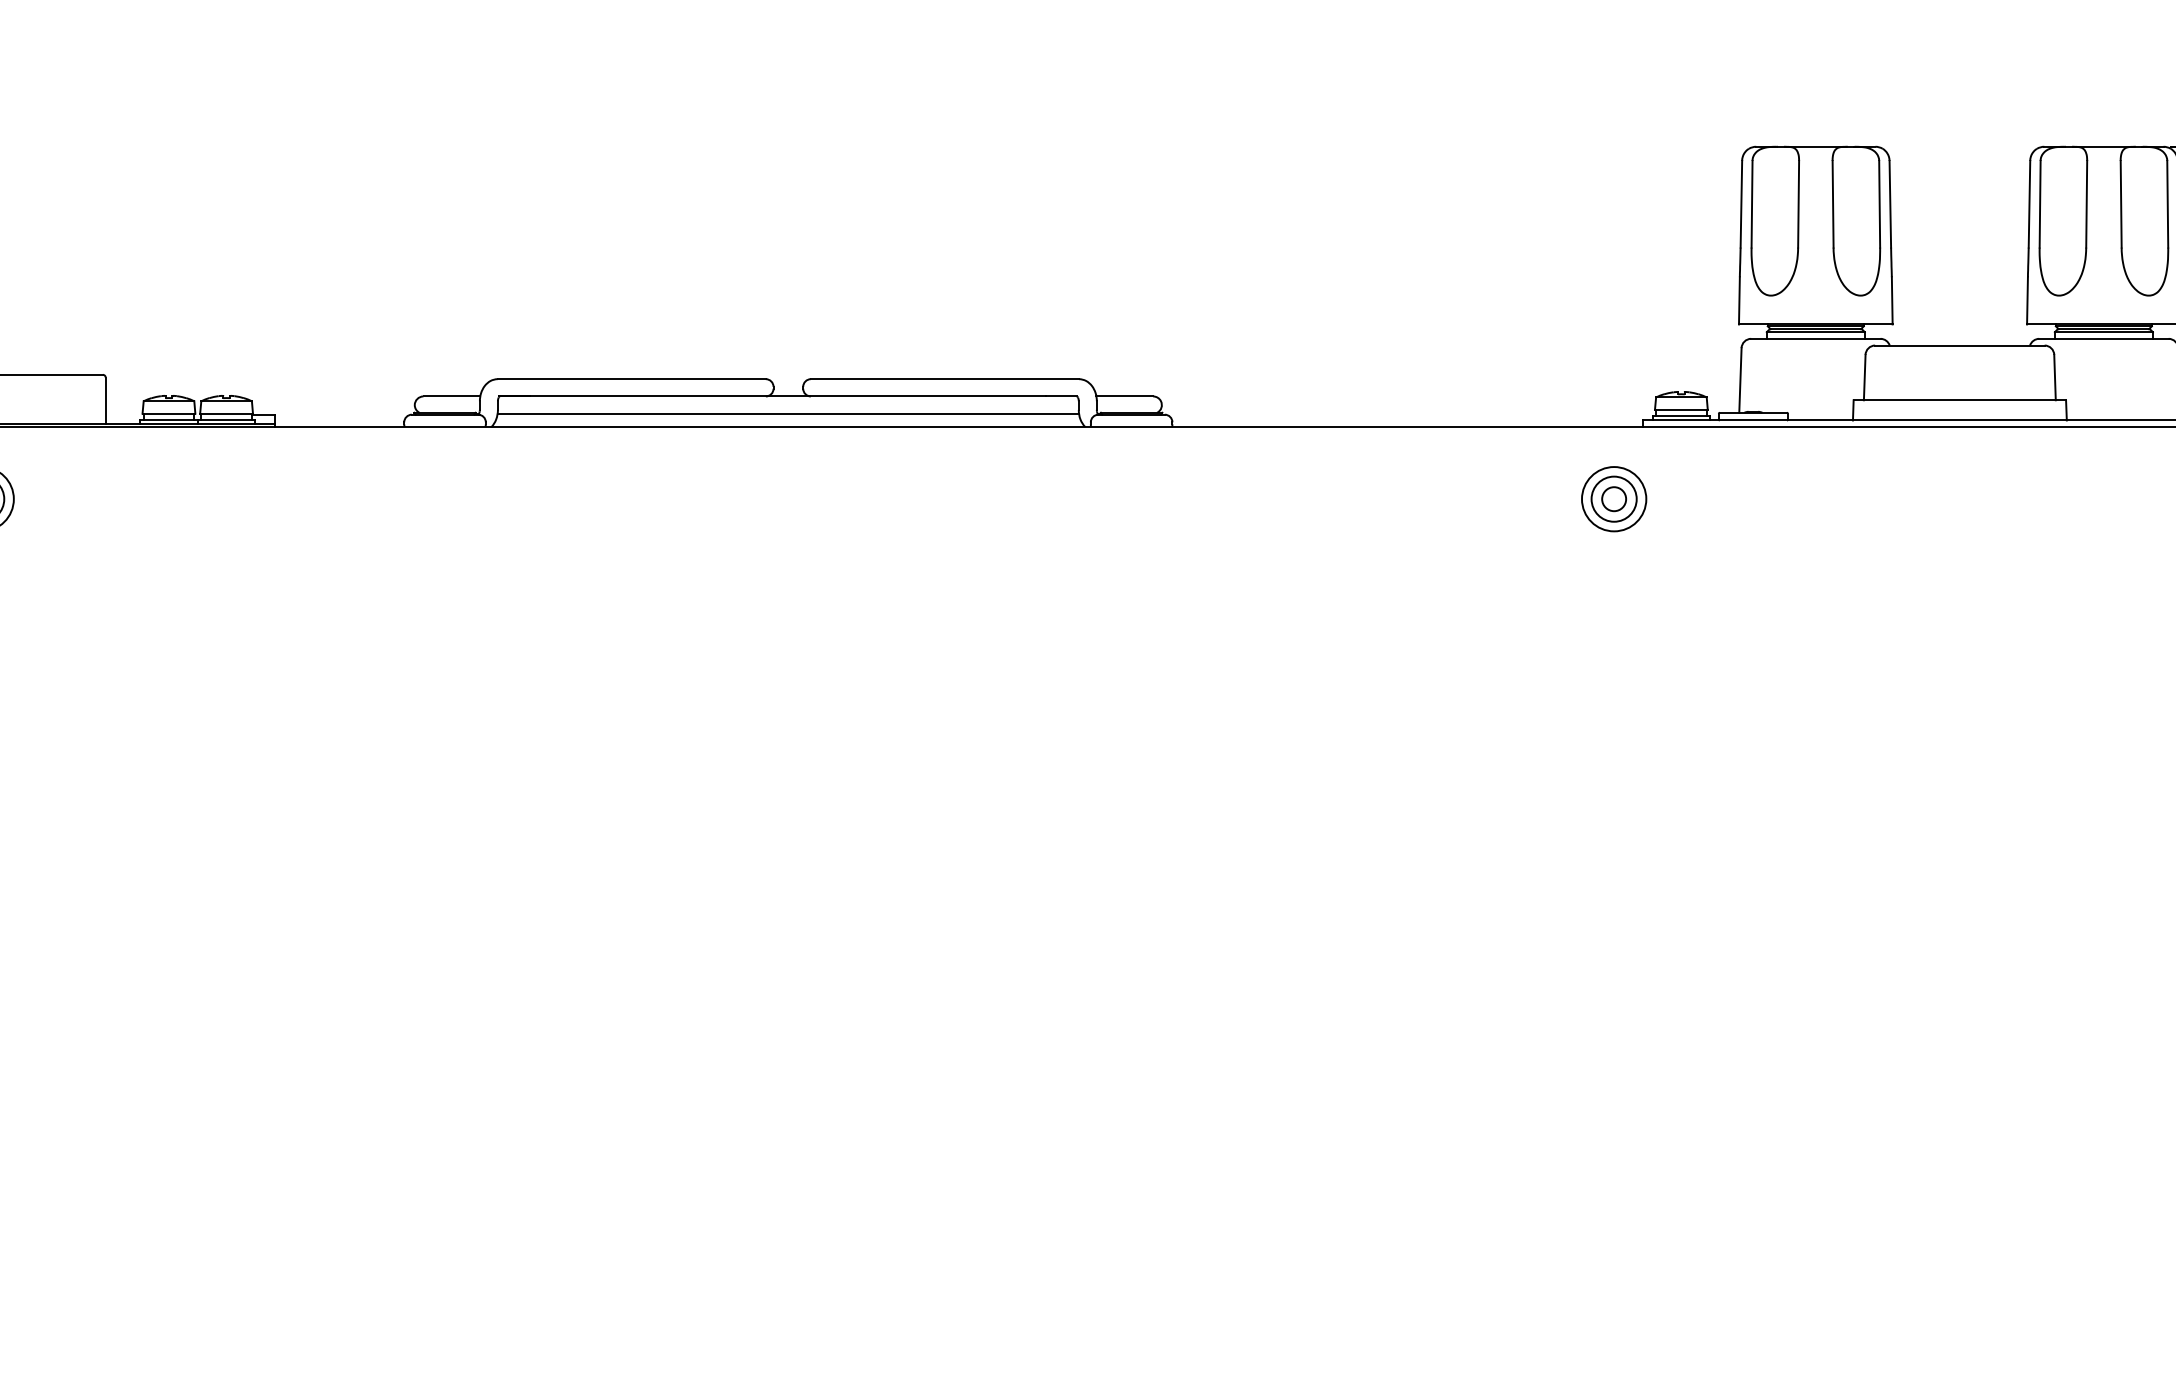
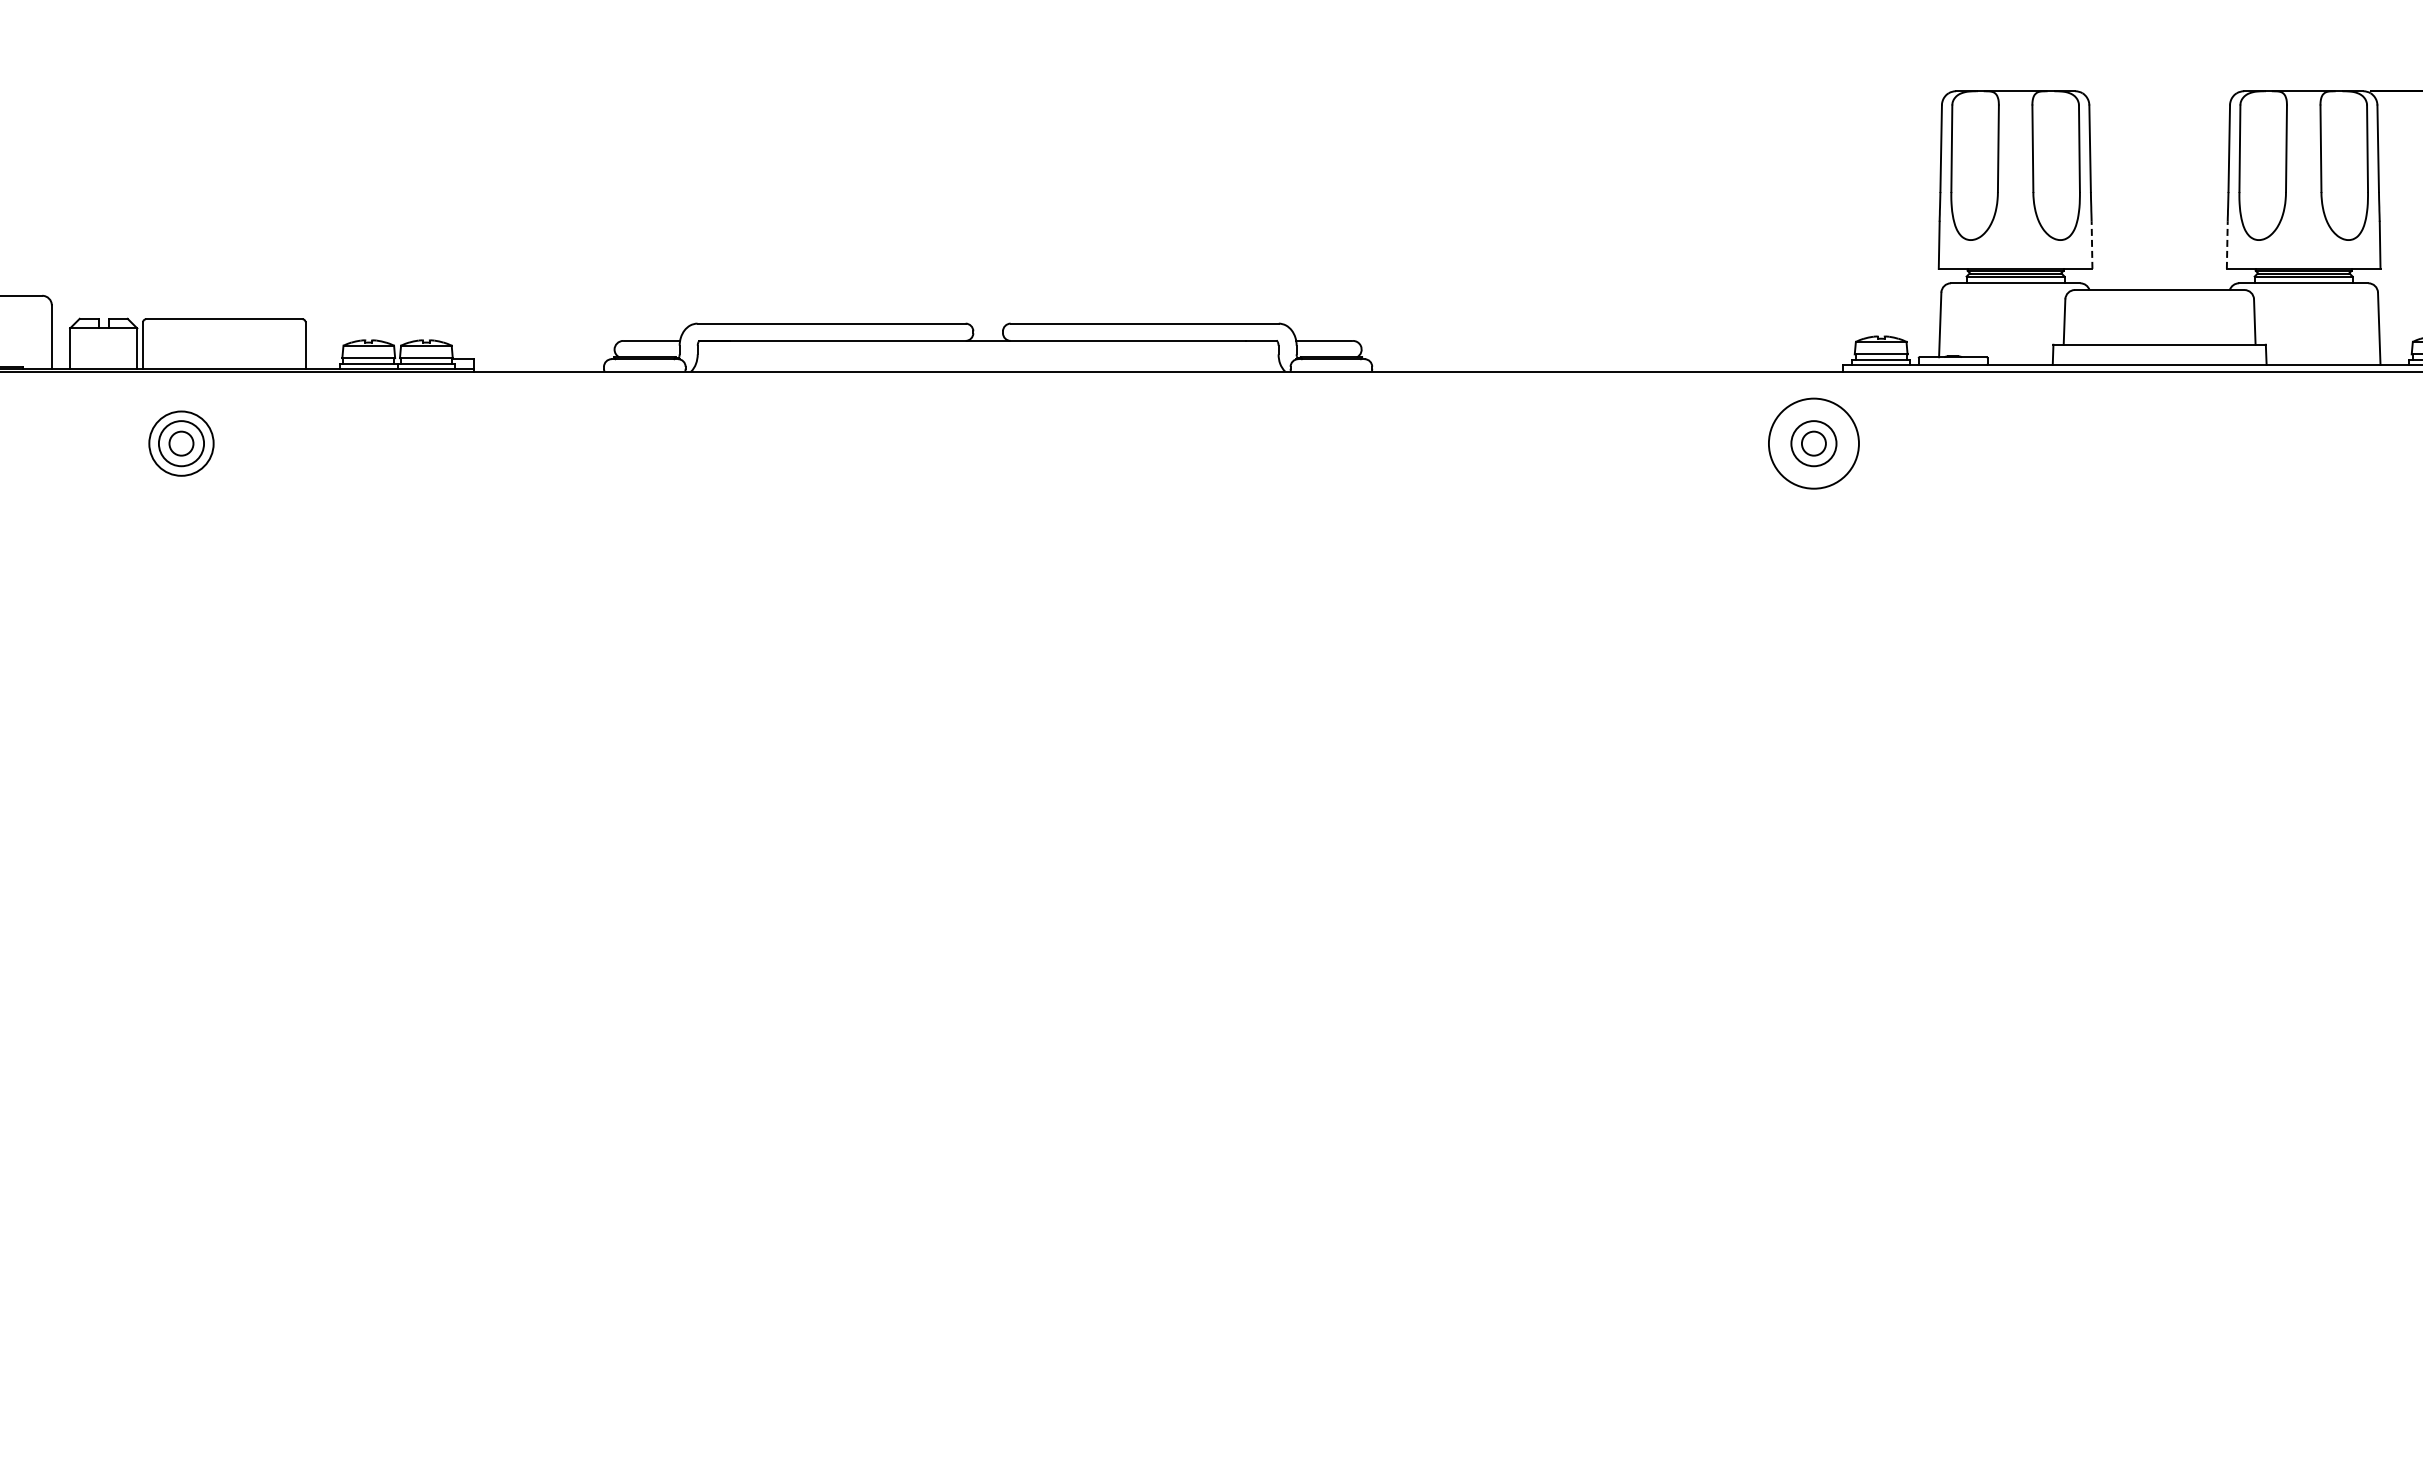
line: (1892, 301) -> (2092, 245), solid -> dashed
line: (2027, 301) -> (2227, 245), solid -> dashed
line: (787, 414) -> (987, 358), removed
circle: (1613, 499) -> (1813, 443), size x1.4

